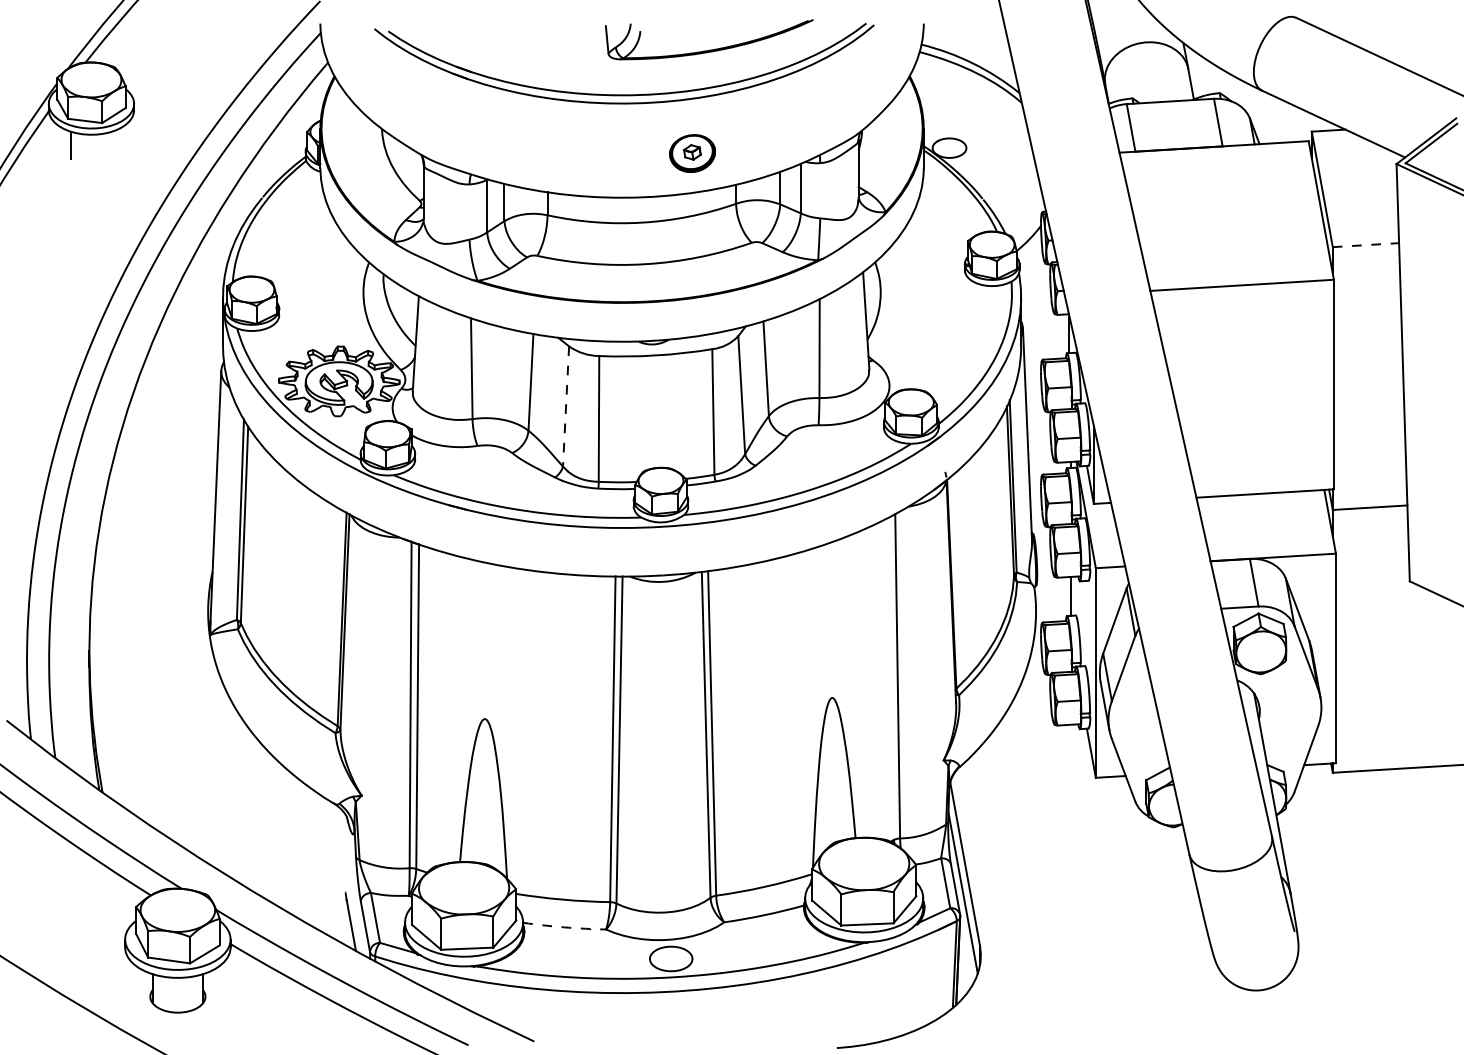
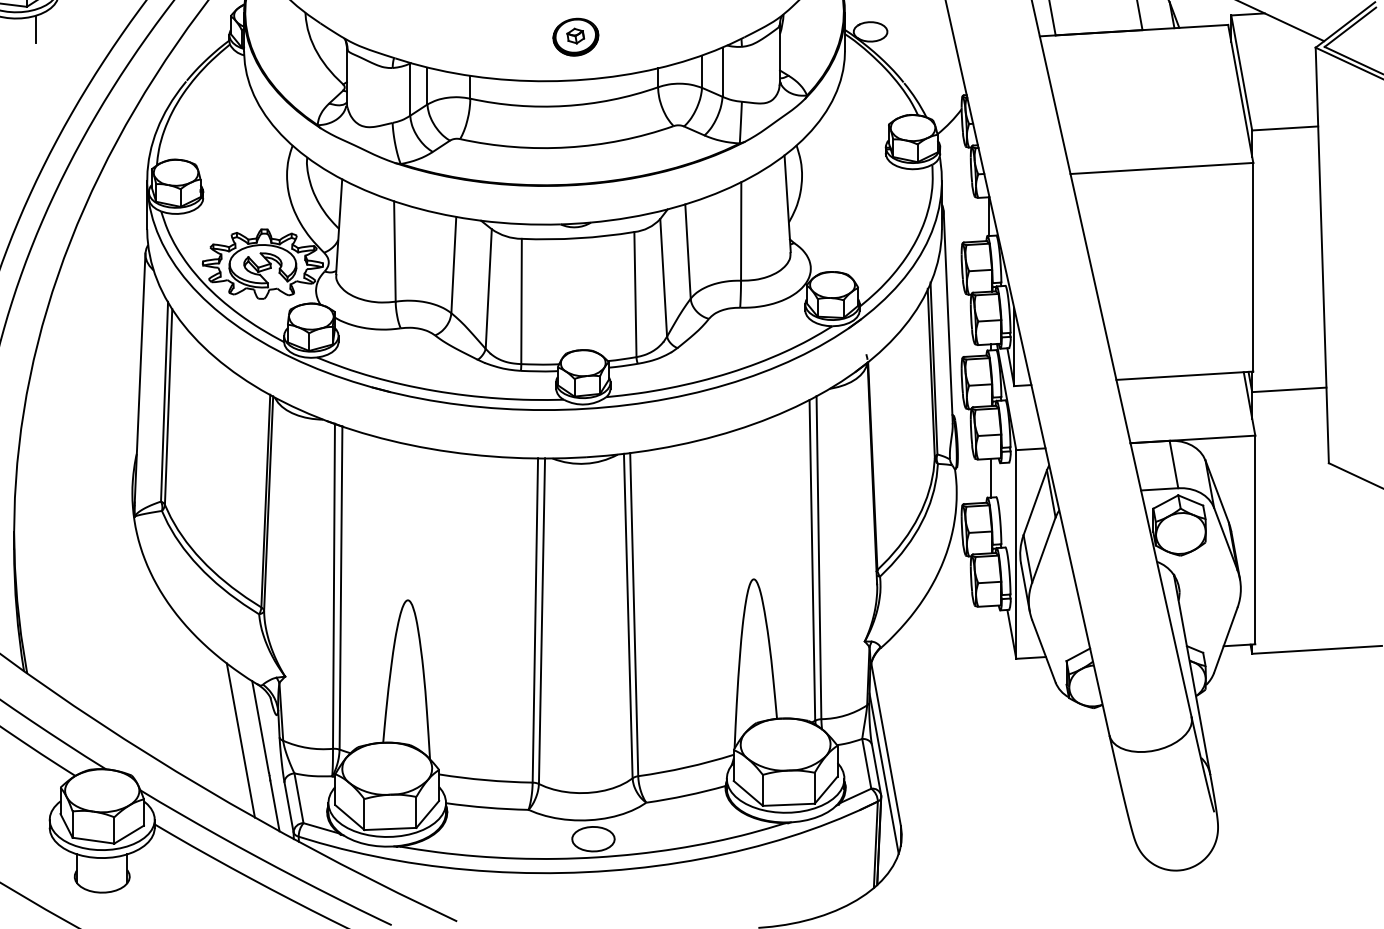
line: (111, 145) -> (36, 29), added
part: (692, 153) -> (575, 37), moved
line: (1366, 245) -> (1285, 128), dashed -> solid
line: (566, 406) -> (489, 289), dashed -> solid
line: (890, 678) -> (811, 559), added
line: (336, 846) -> (260, 727), added
line: (317, 859) -> (241, 740), added
arc: (564, 927) -> (487, 807), dashed -> solid

